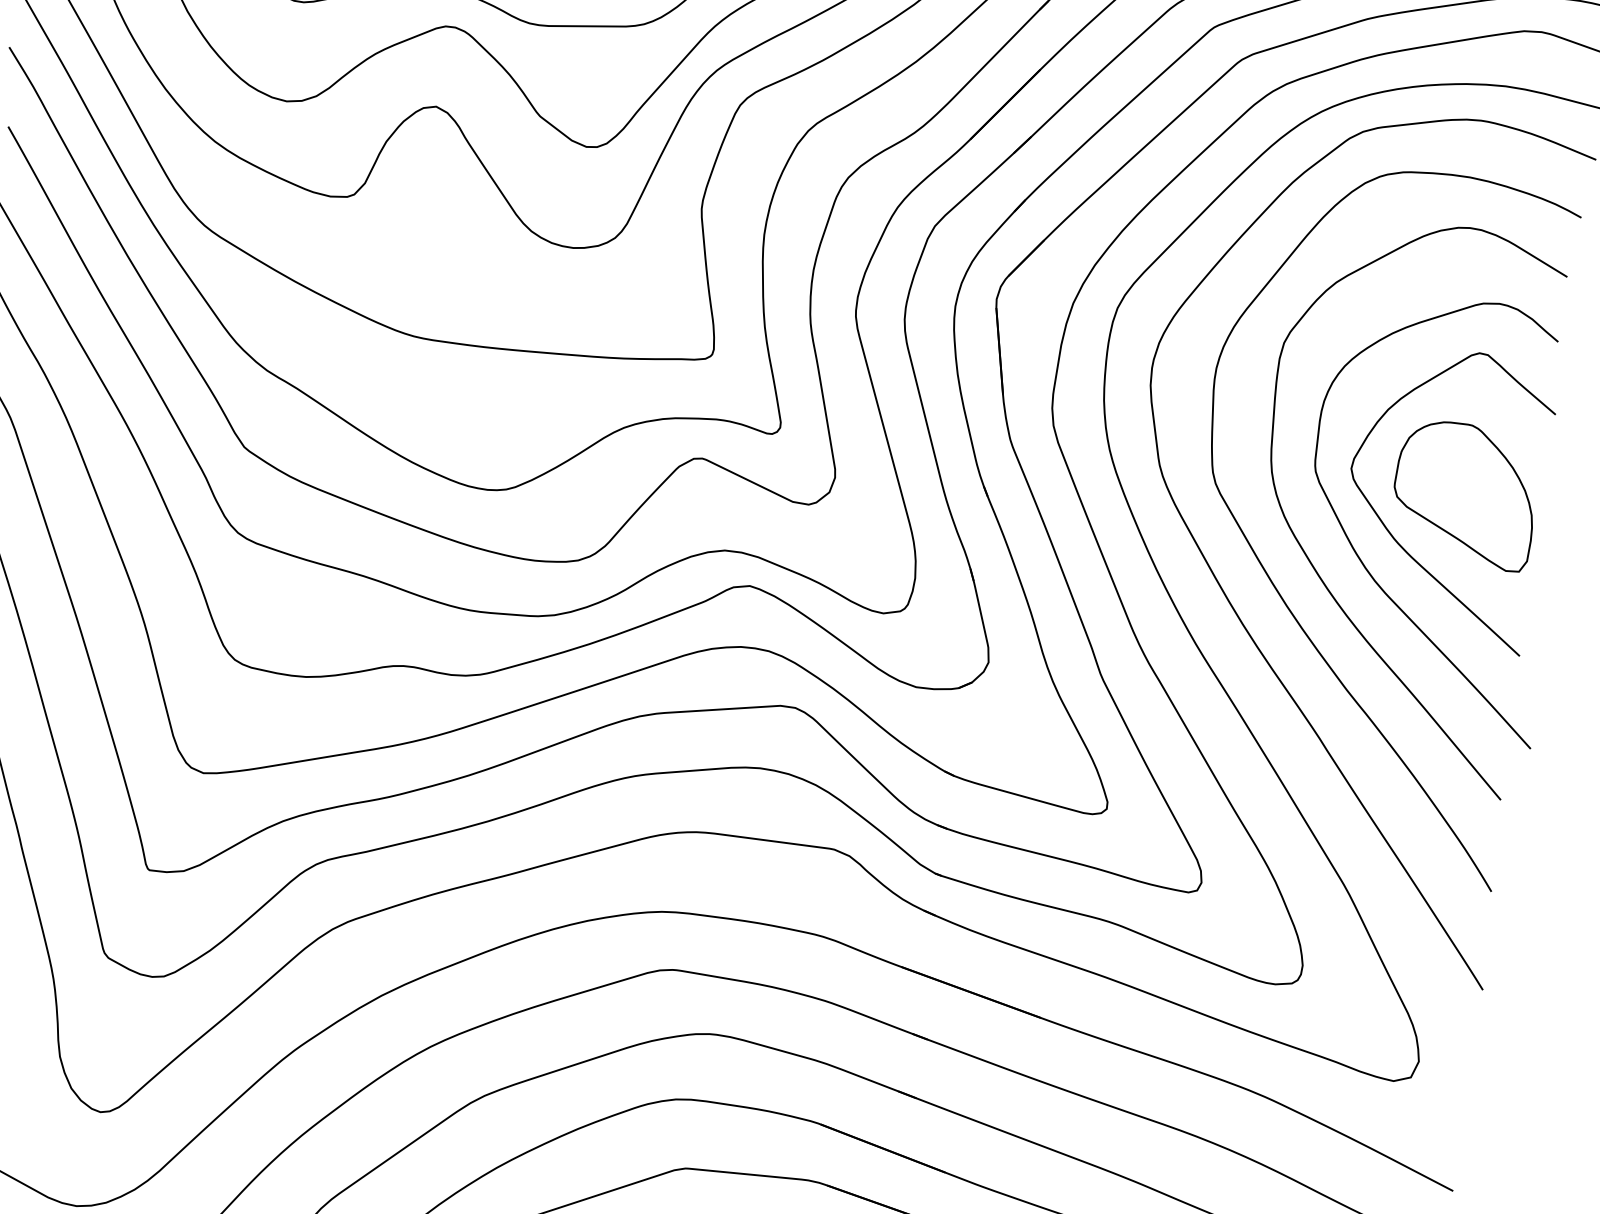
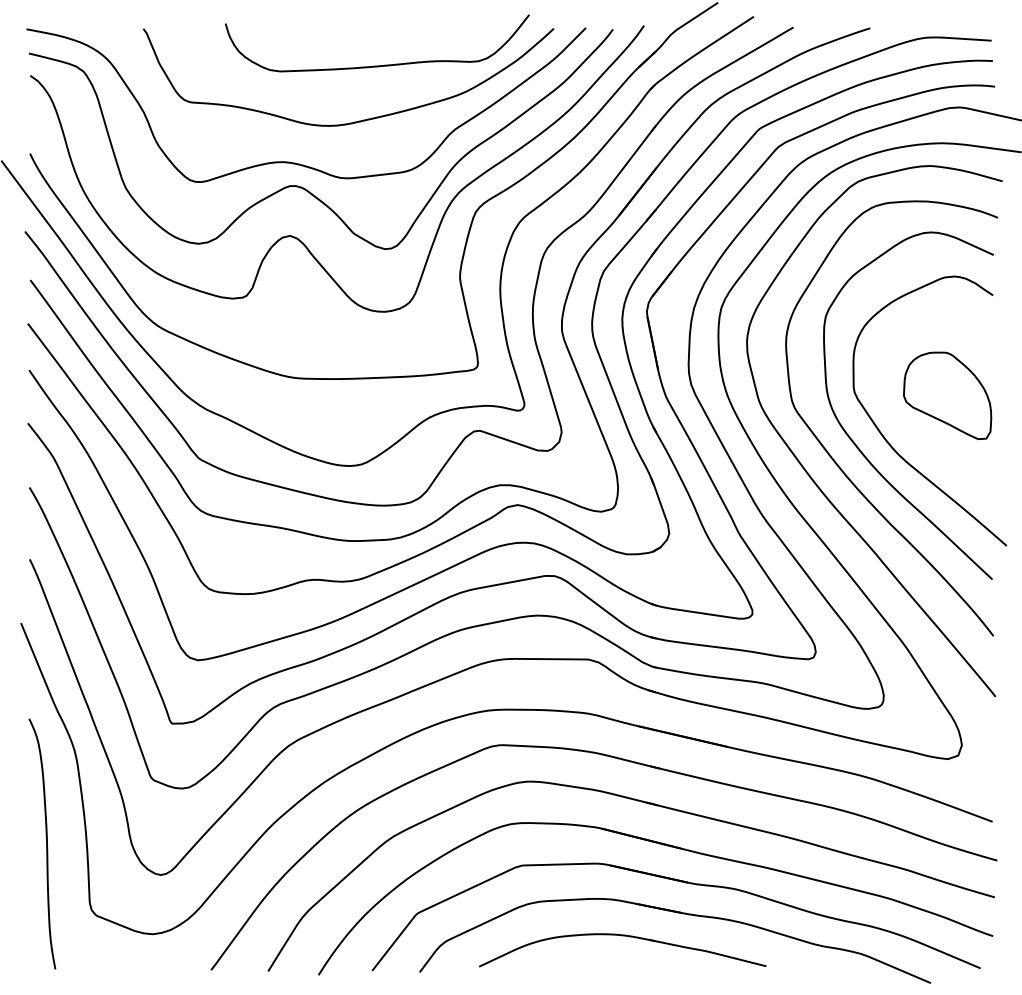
curve: (1401, 543) -> (912, 430), removed

